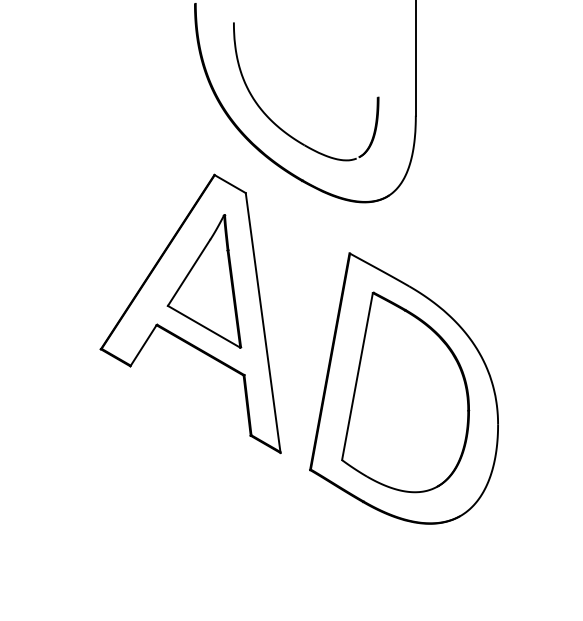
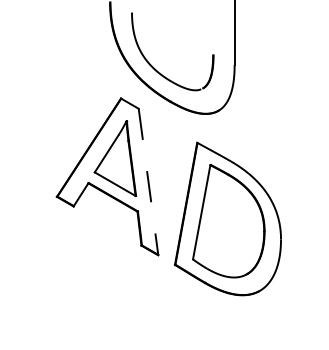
line: (263, 323) -> (148, 182), solid -> dashed

